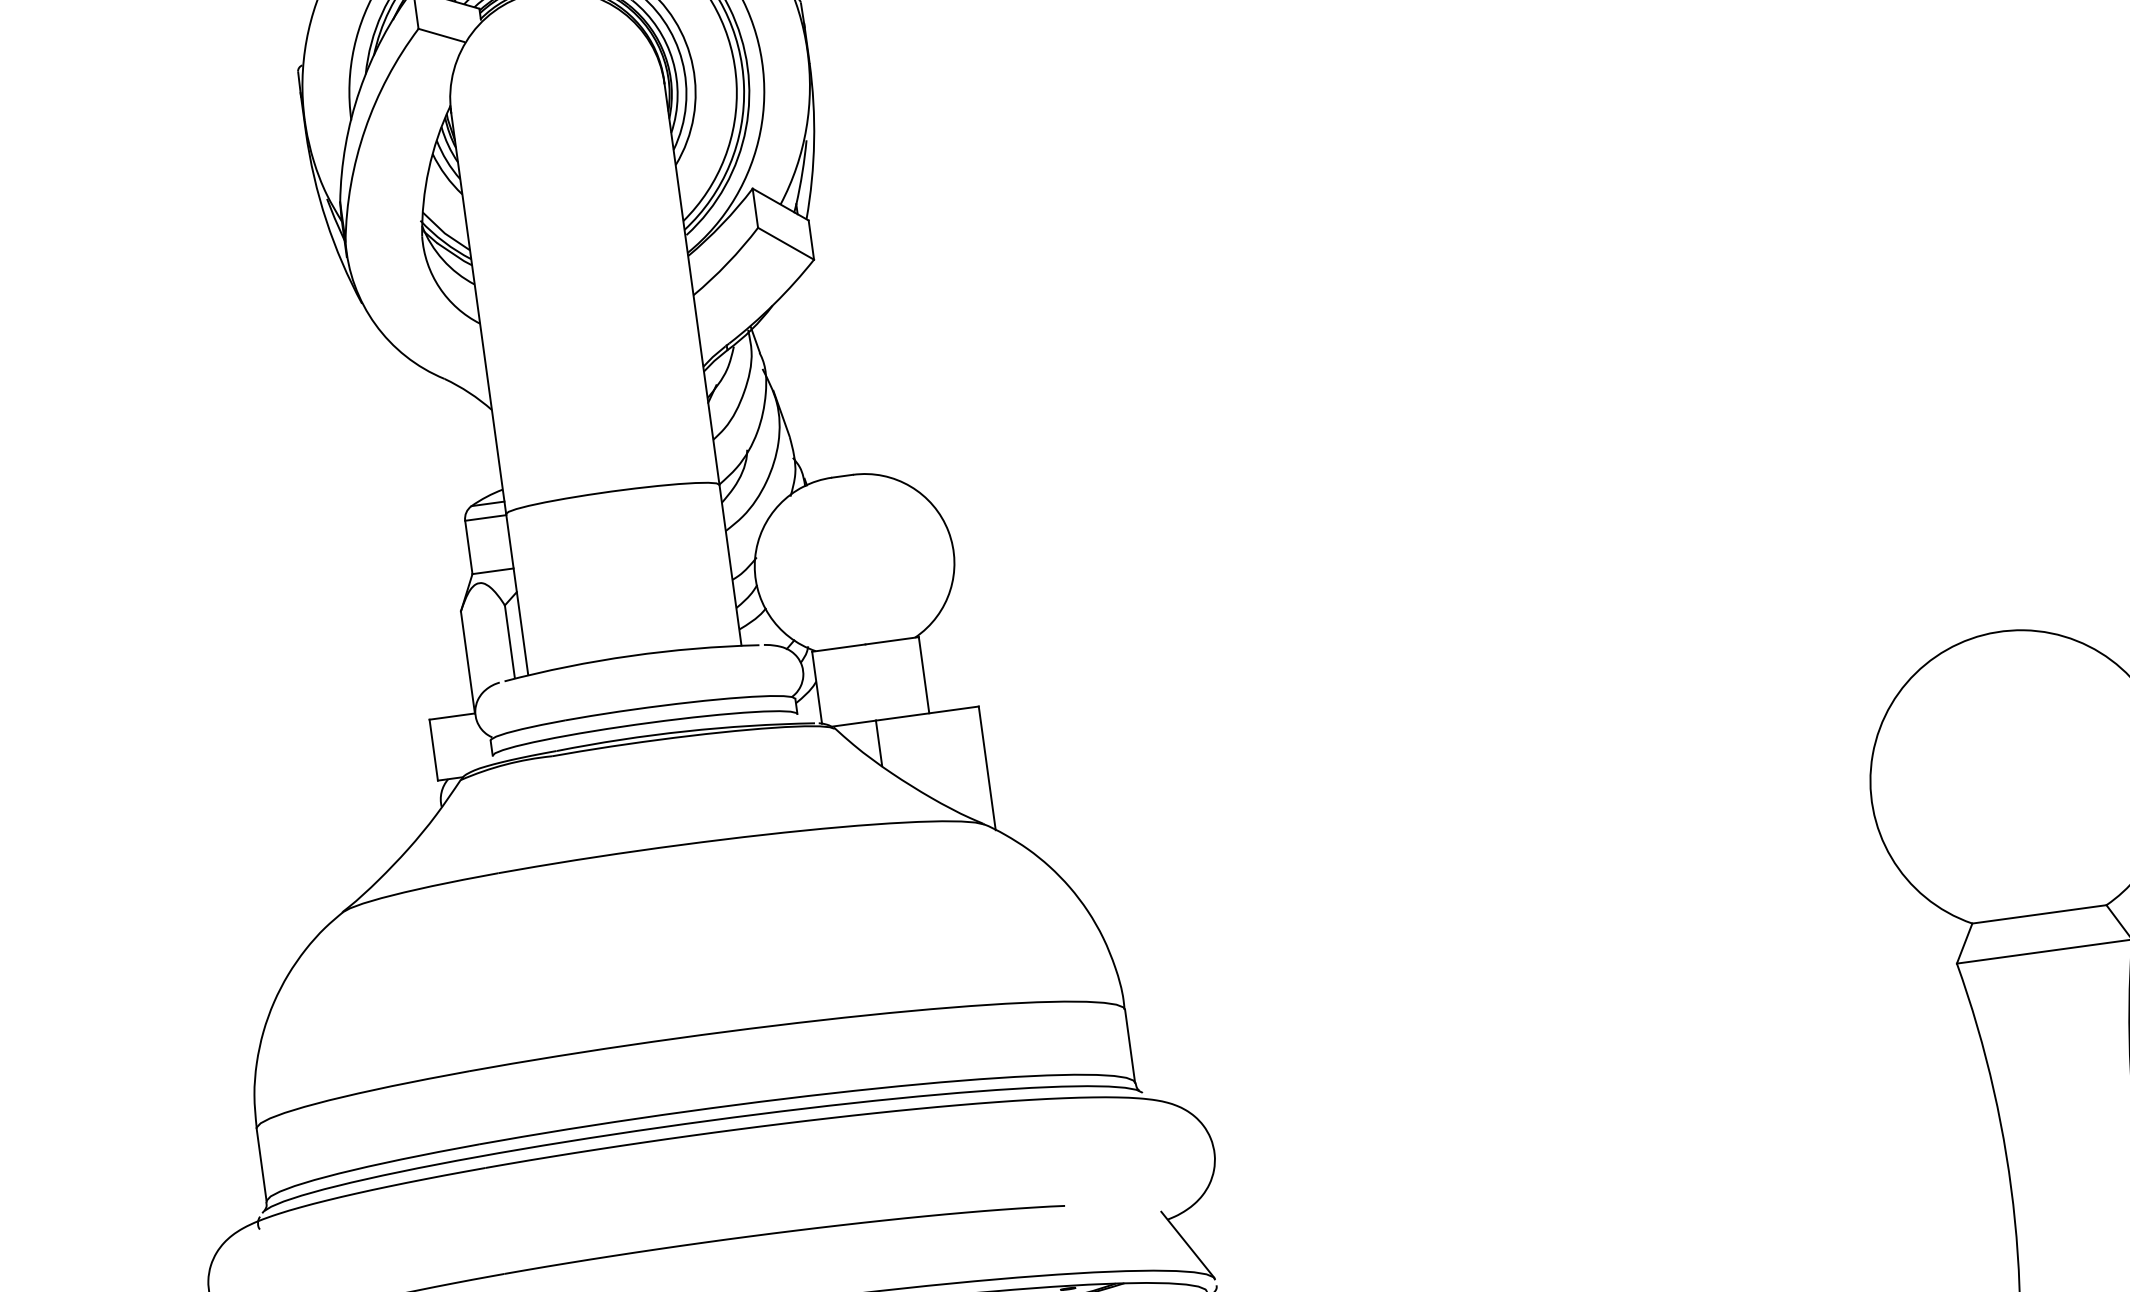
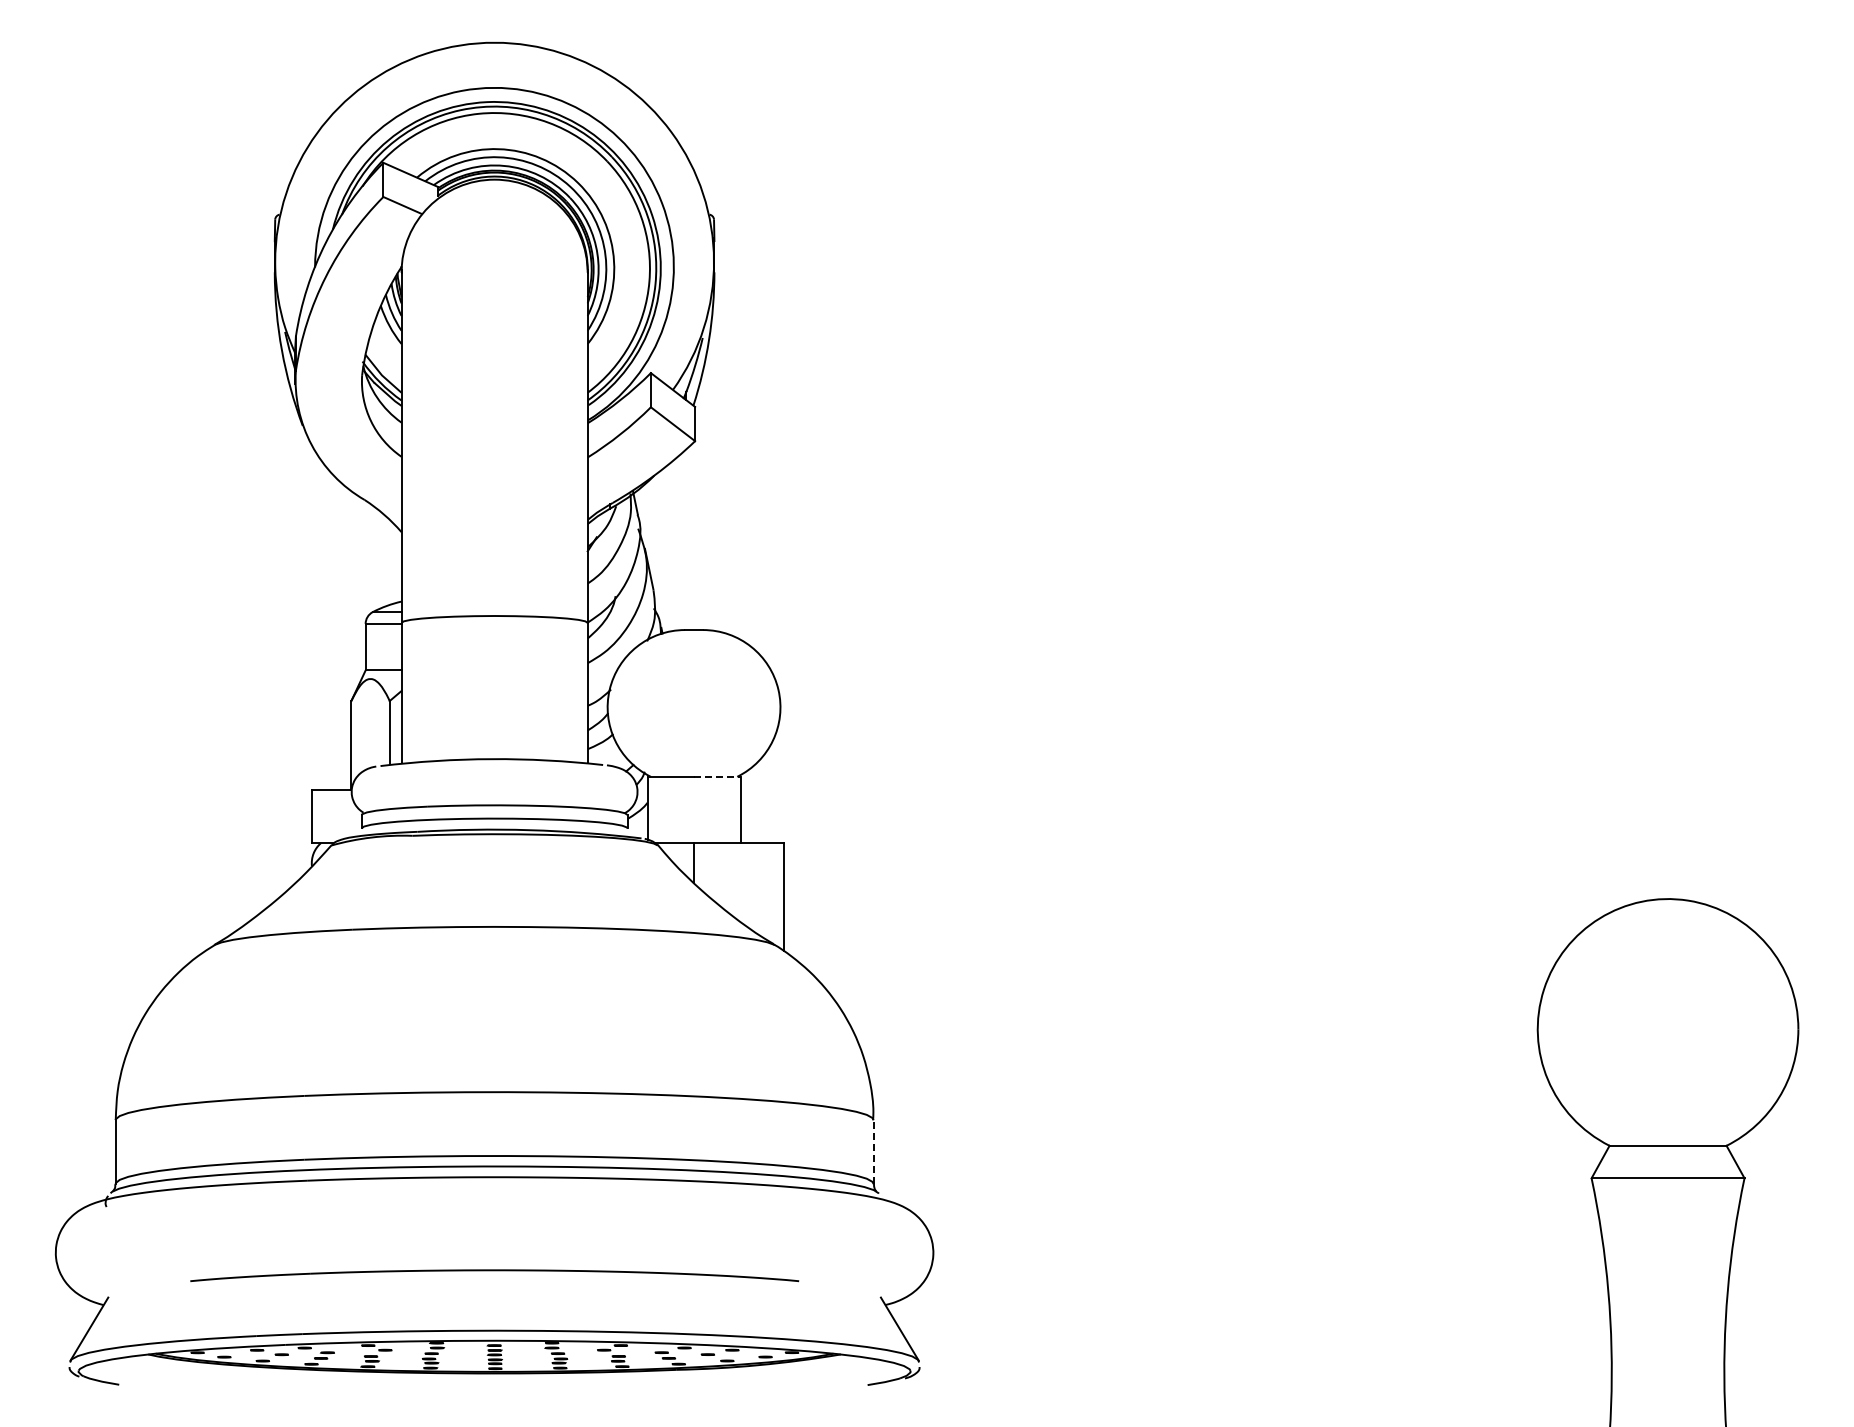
line: (892, 640) -> (717, 776), solid -> dashed
line: (1130, 1046) -> (873, 1152), solid -> dashed

